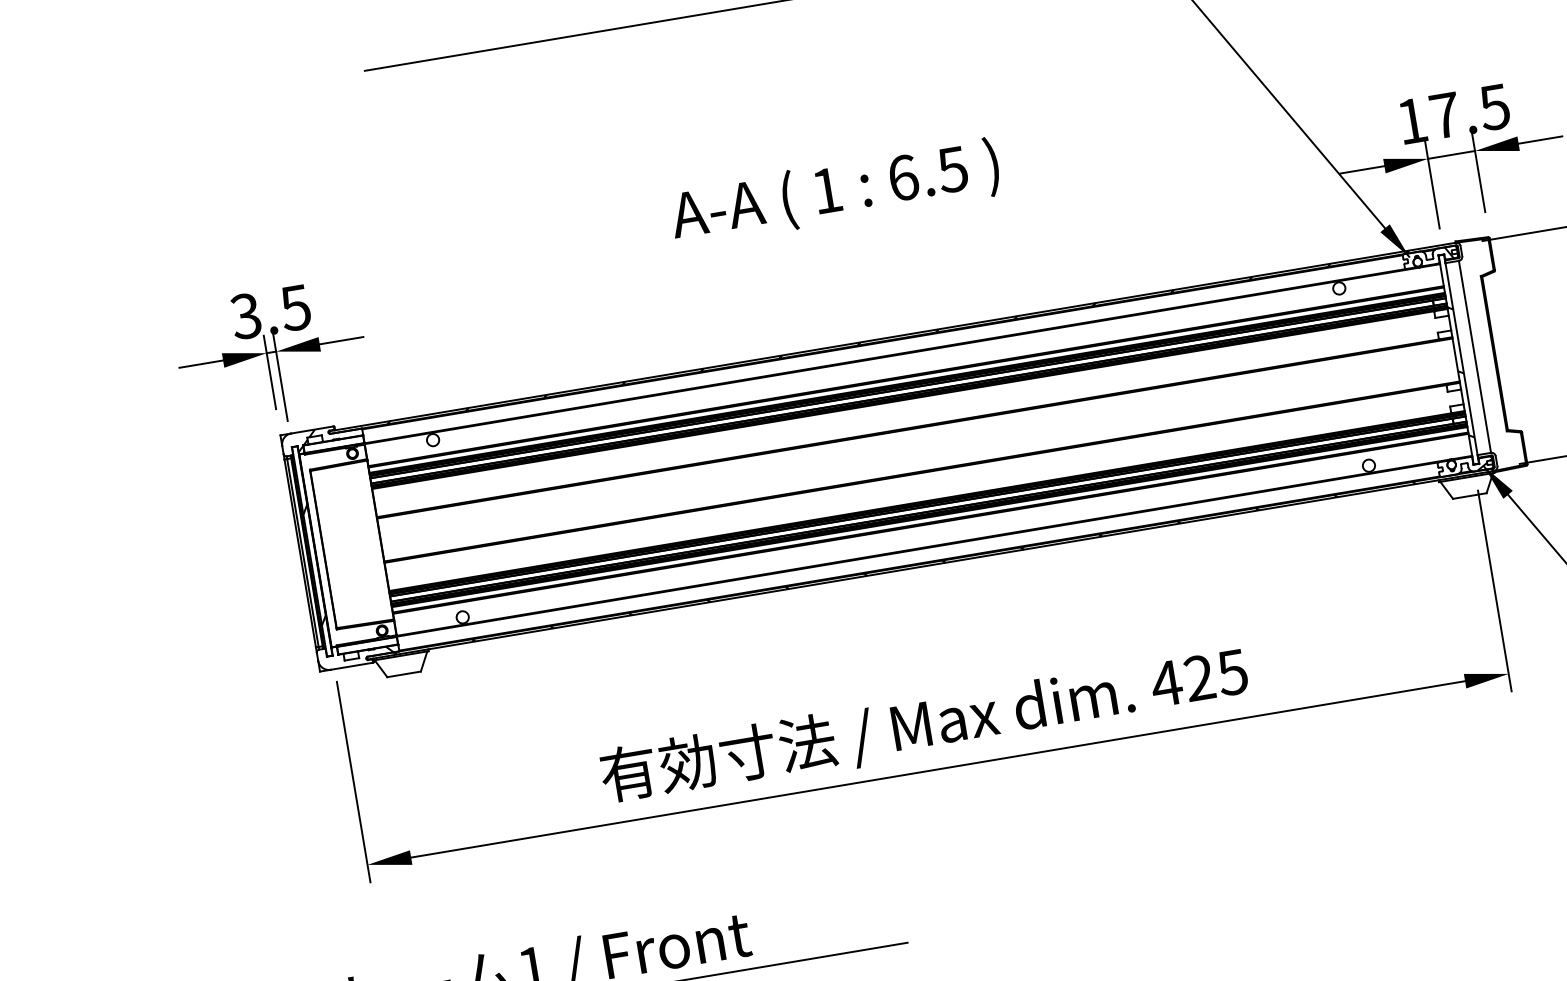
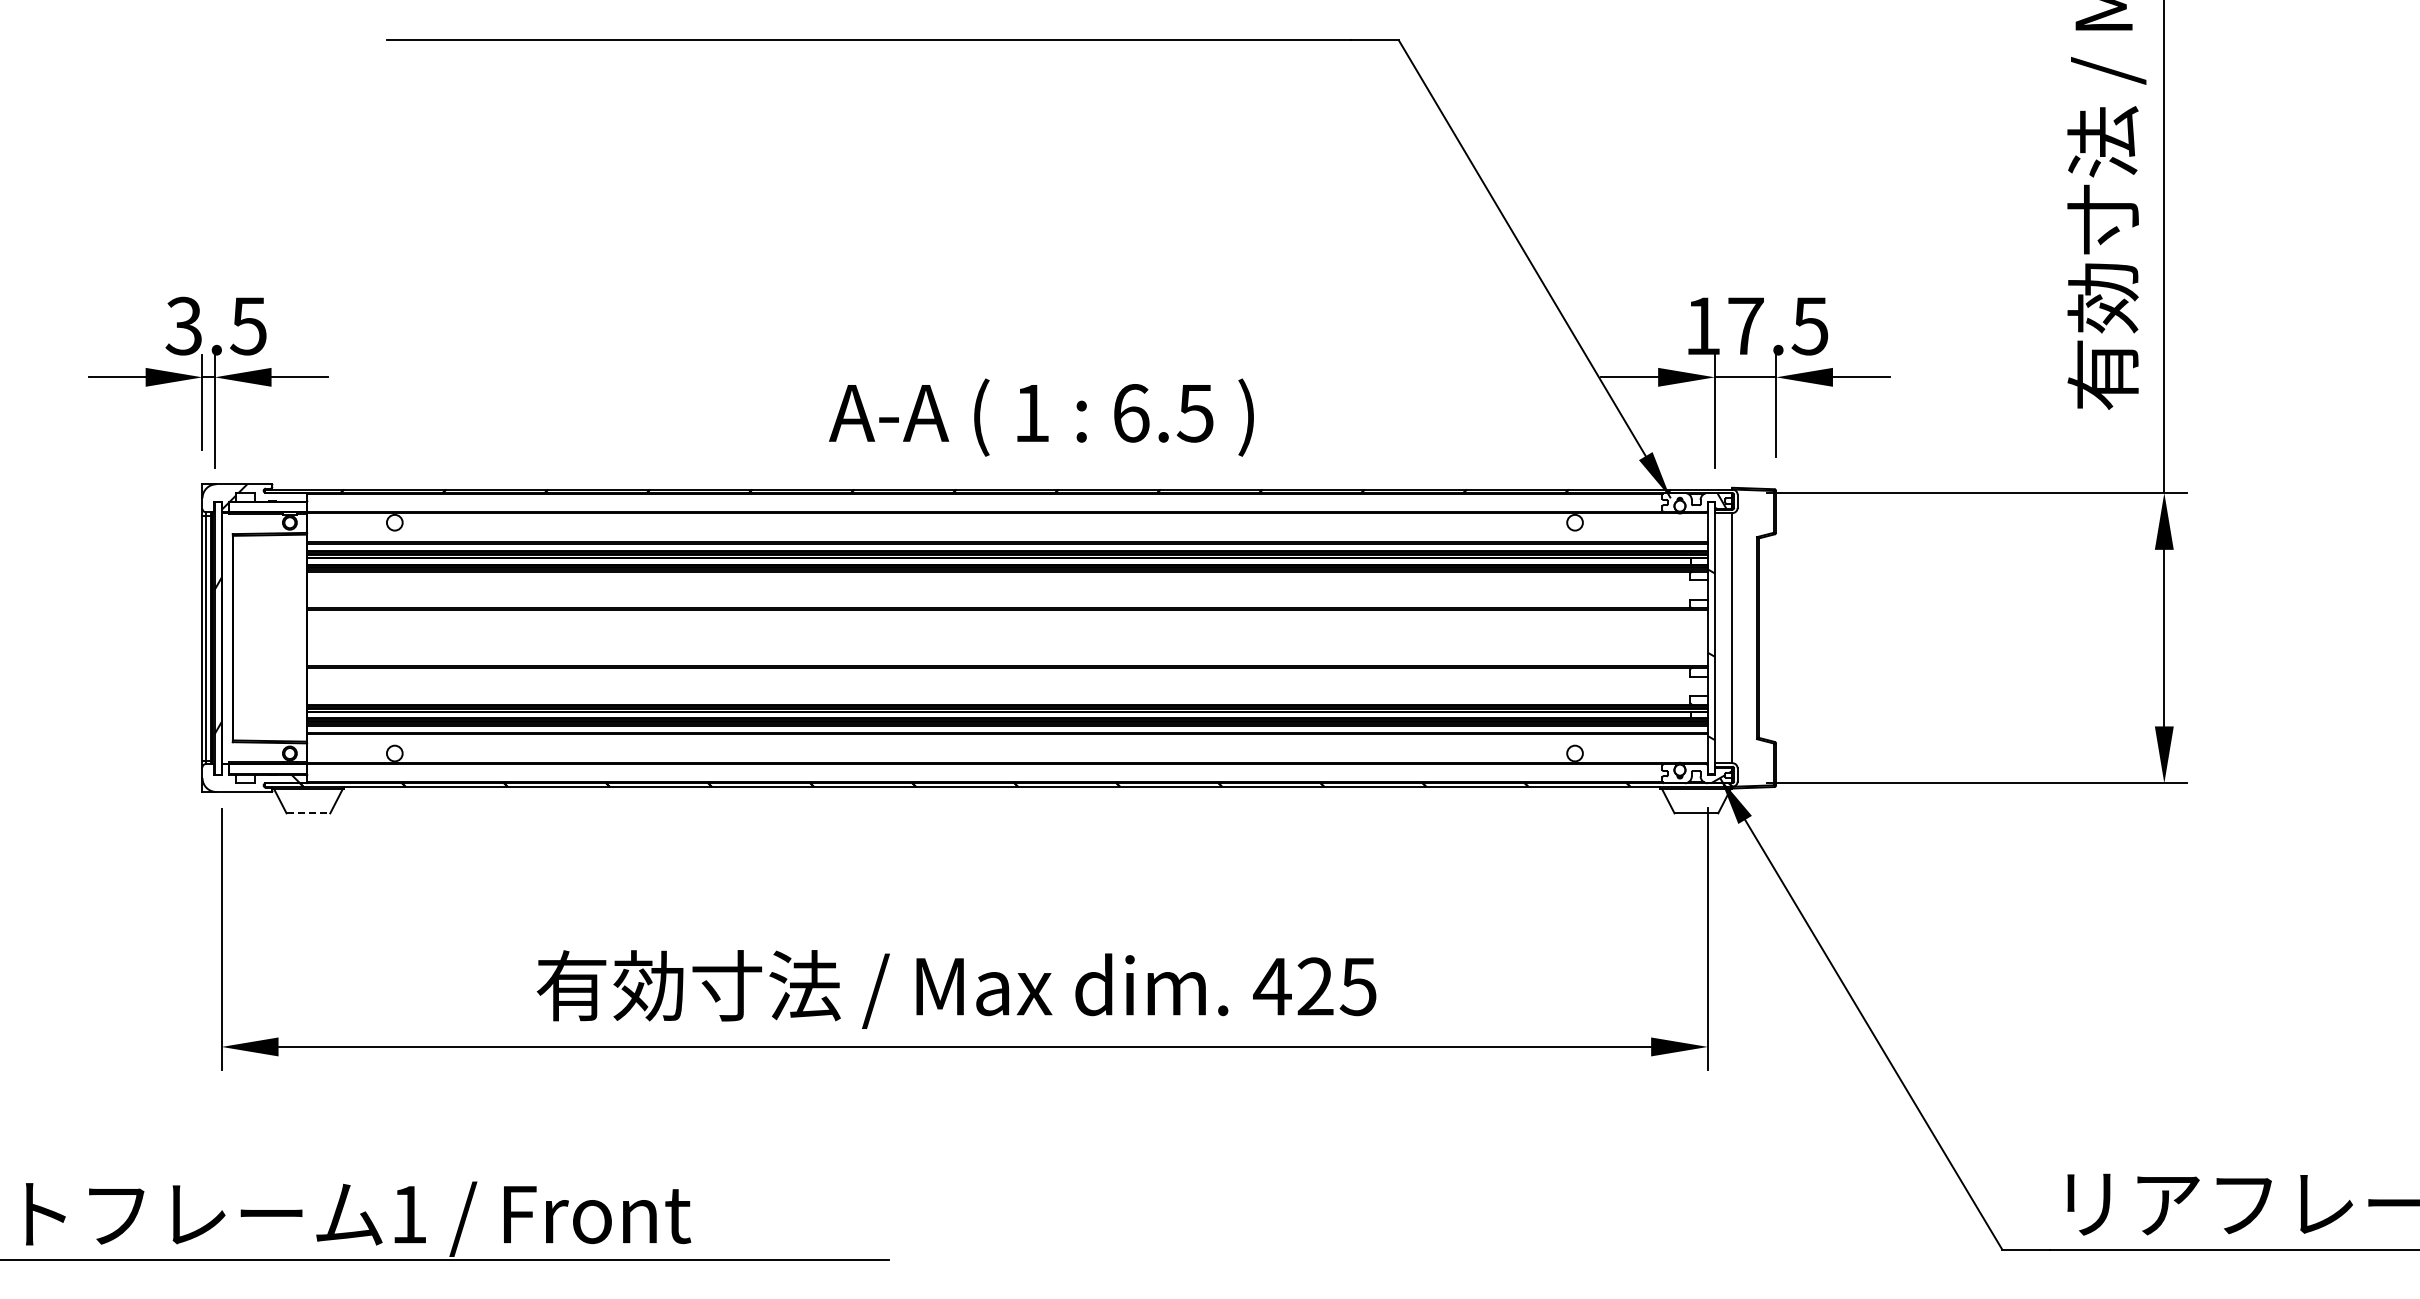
text: (835, 192) -> (1041, 417), moved
line: (404, 674) -> (308, 813), solid -> dashed

